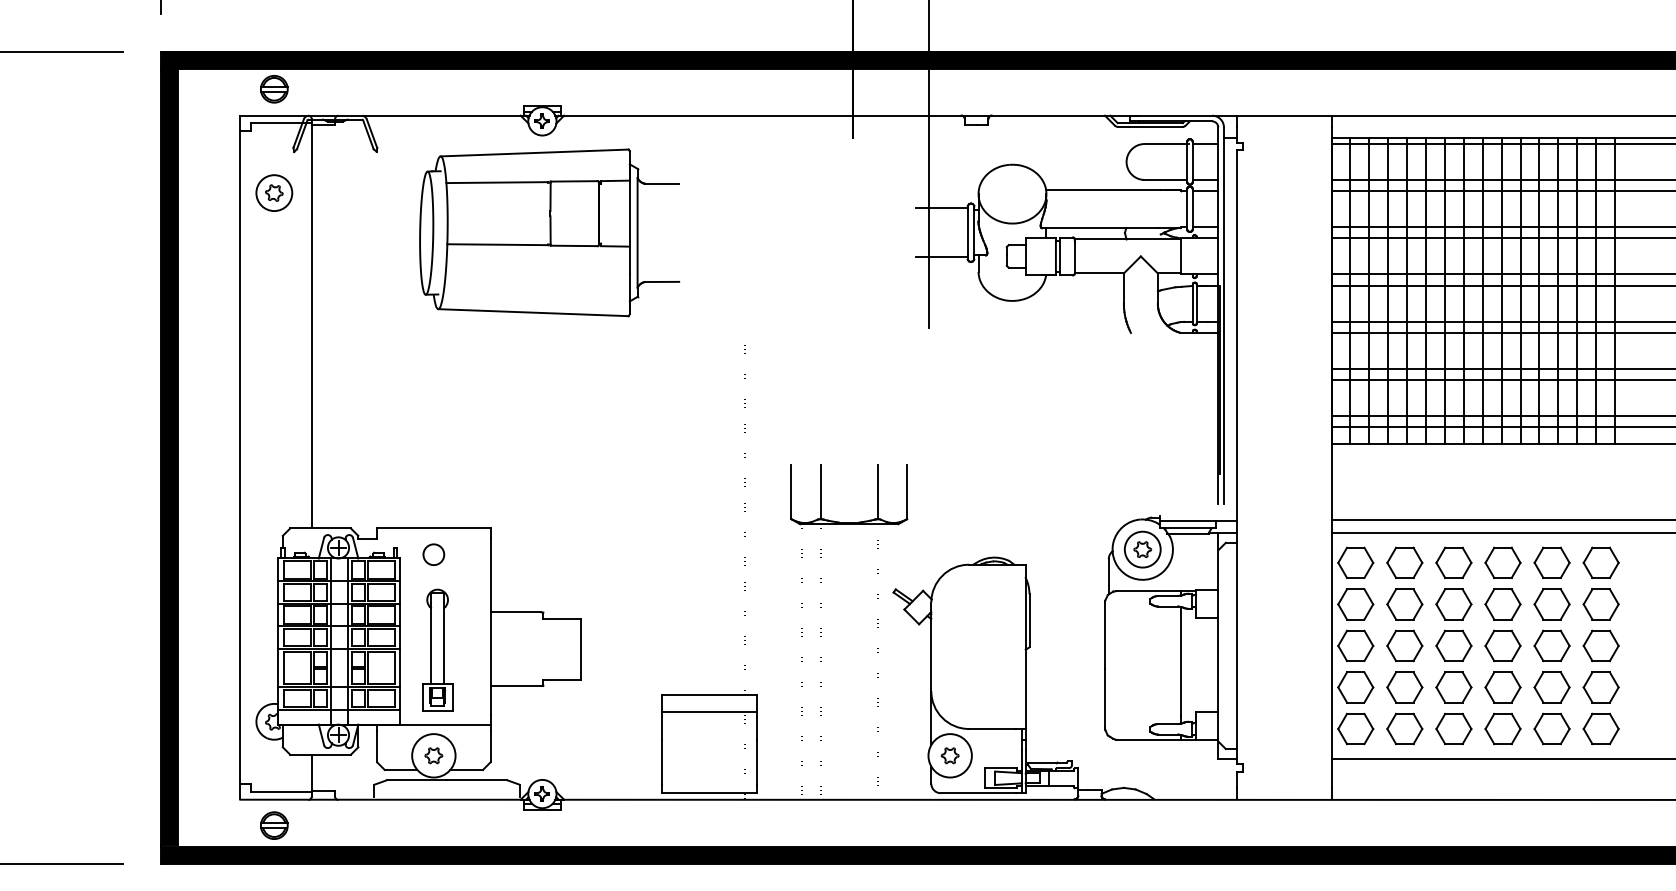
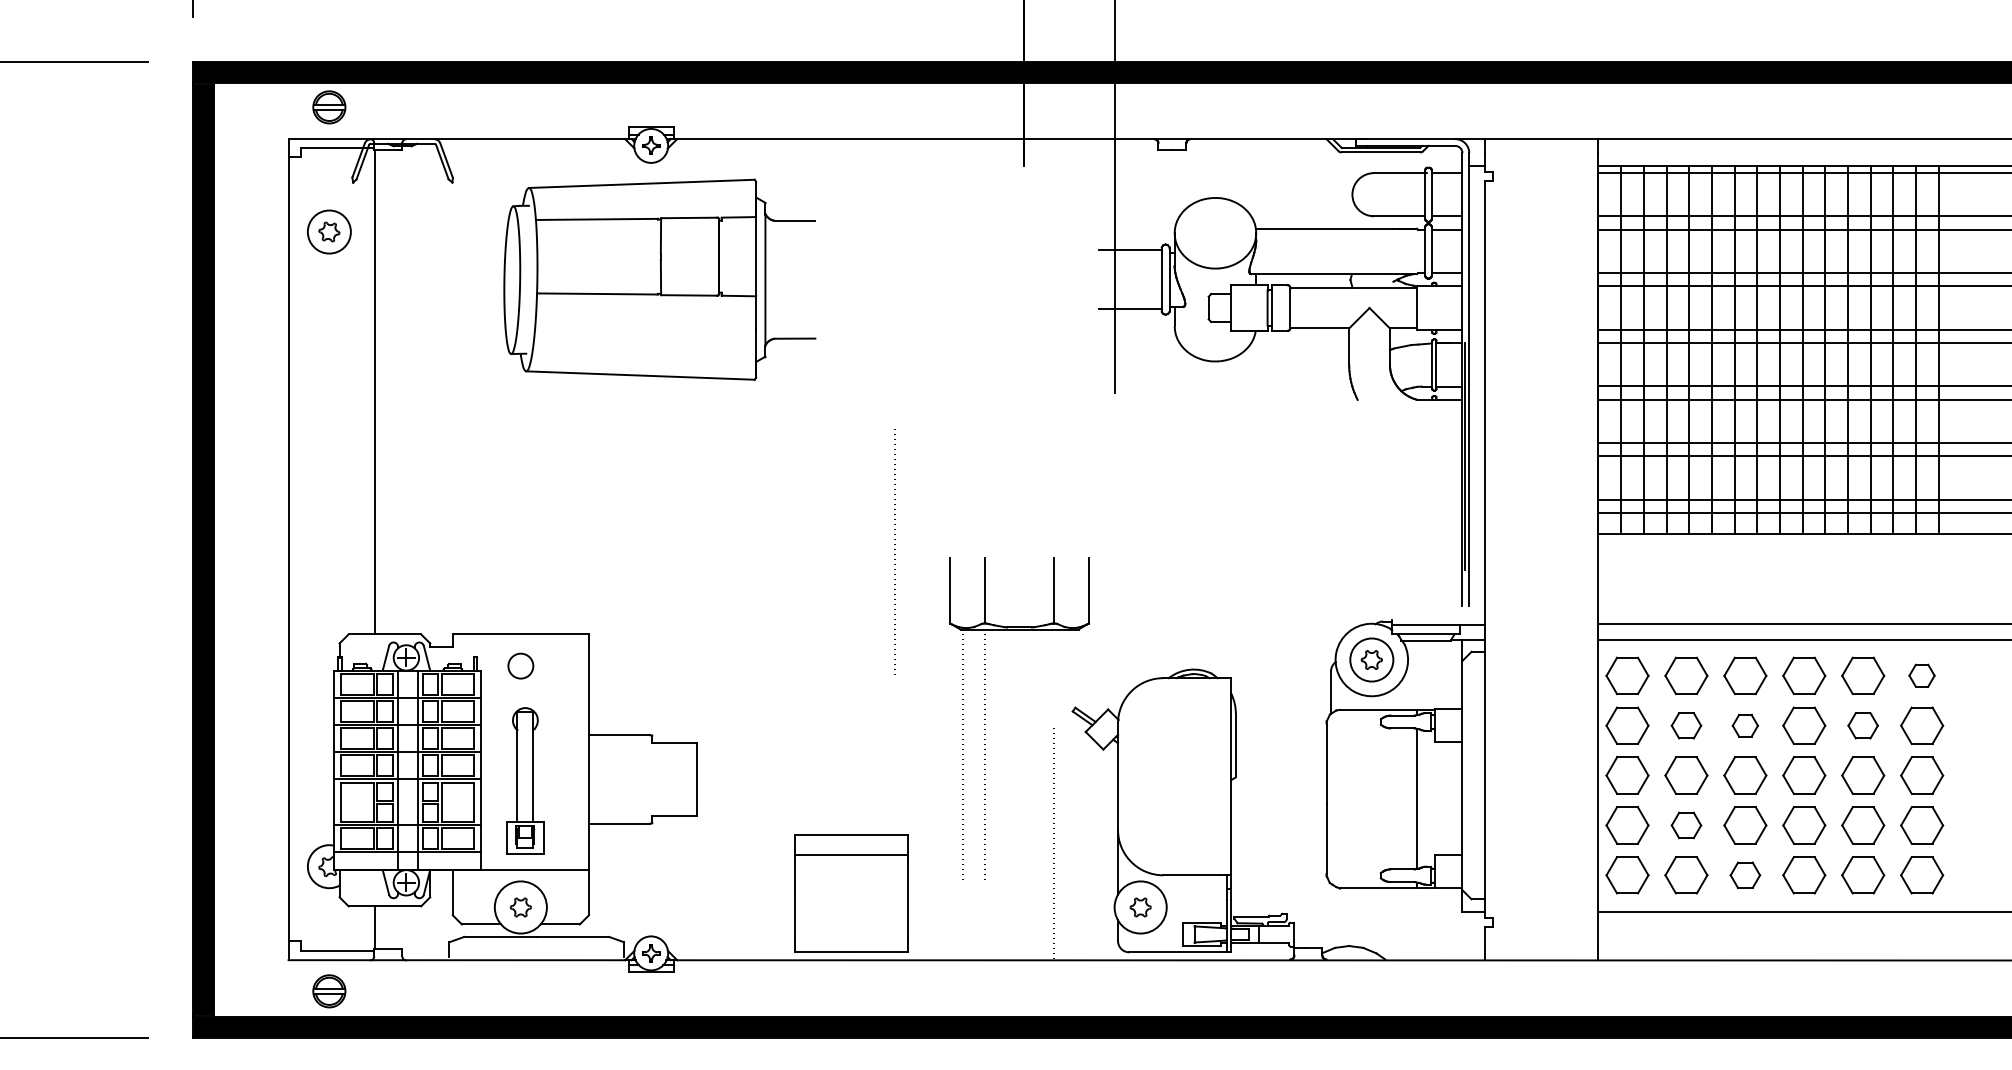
part: (1600, 562) -> (1921, 675), size x0.6
part: (1404, 604) -> (1686, 725), size x0.7
part: (1453, 604) -> (1744, 725), size x0.6
part: (1551, 604) -> (1862, 725), size x0.7
part: (1404, 687) -> (1686, 825), size x0.7
part: (1453, 728) -> (1744, 874), size x0.7

